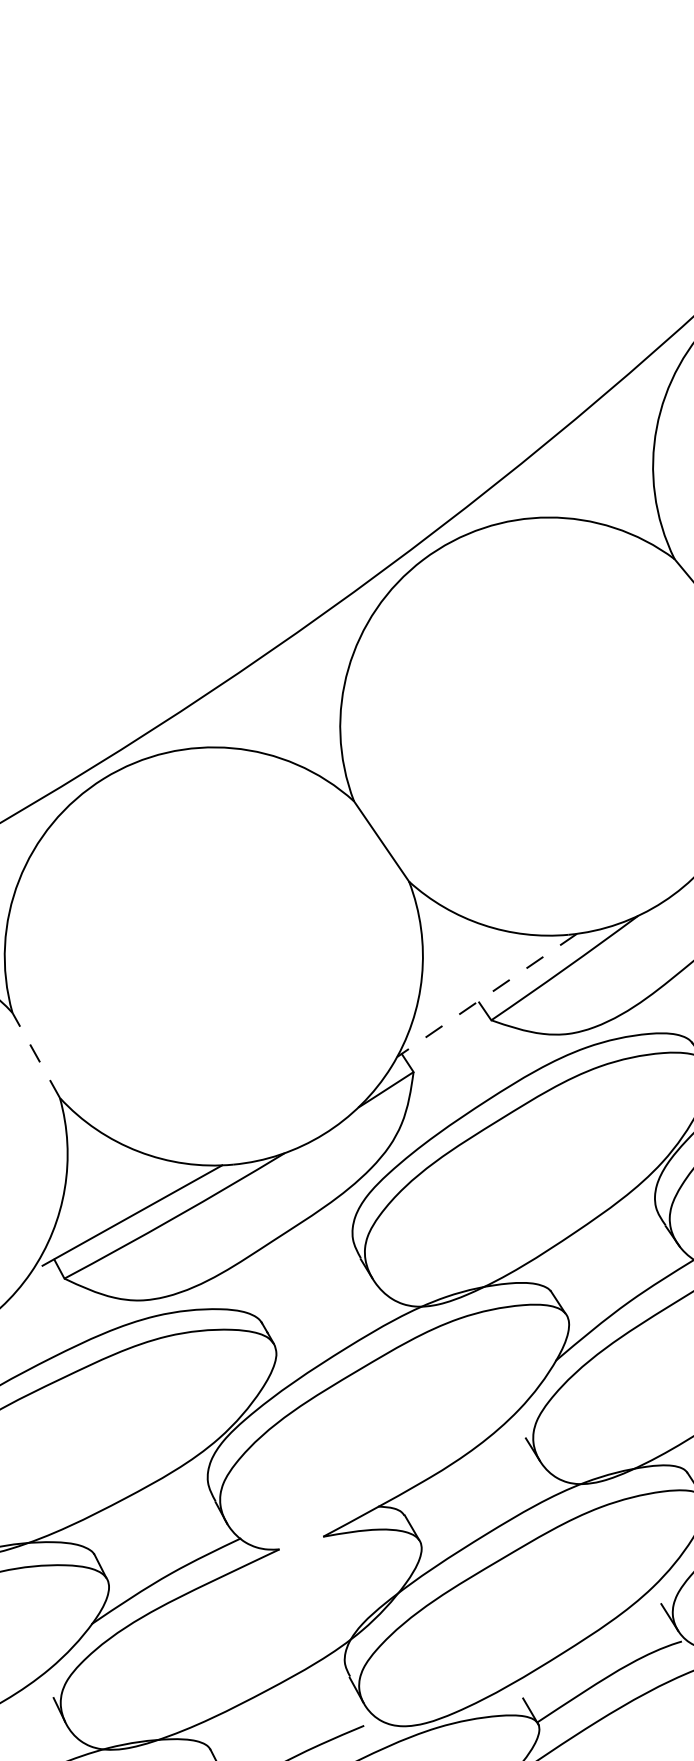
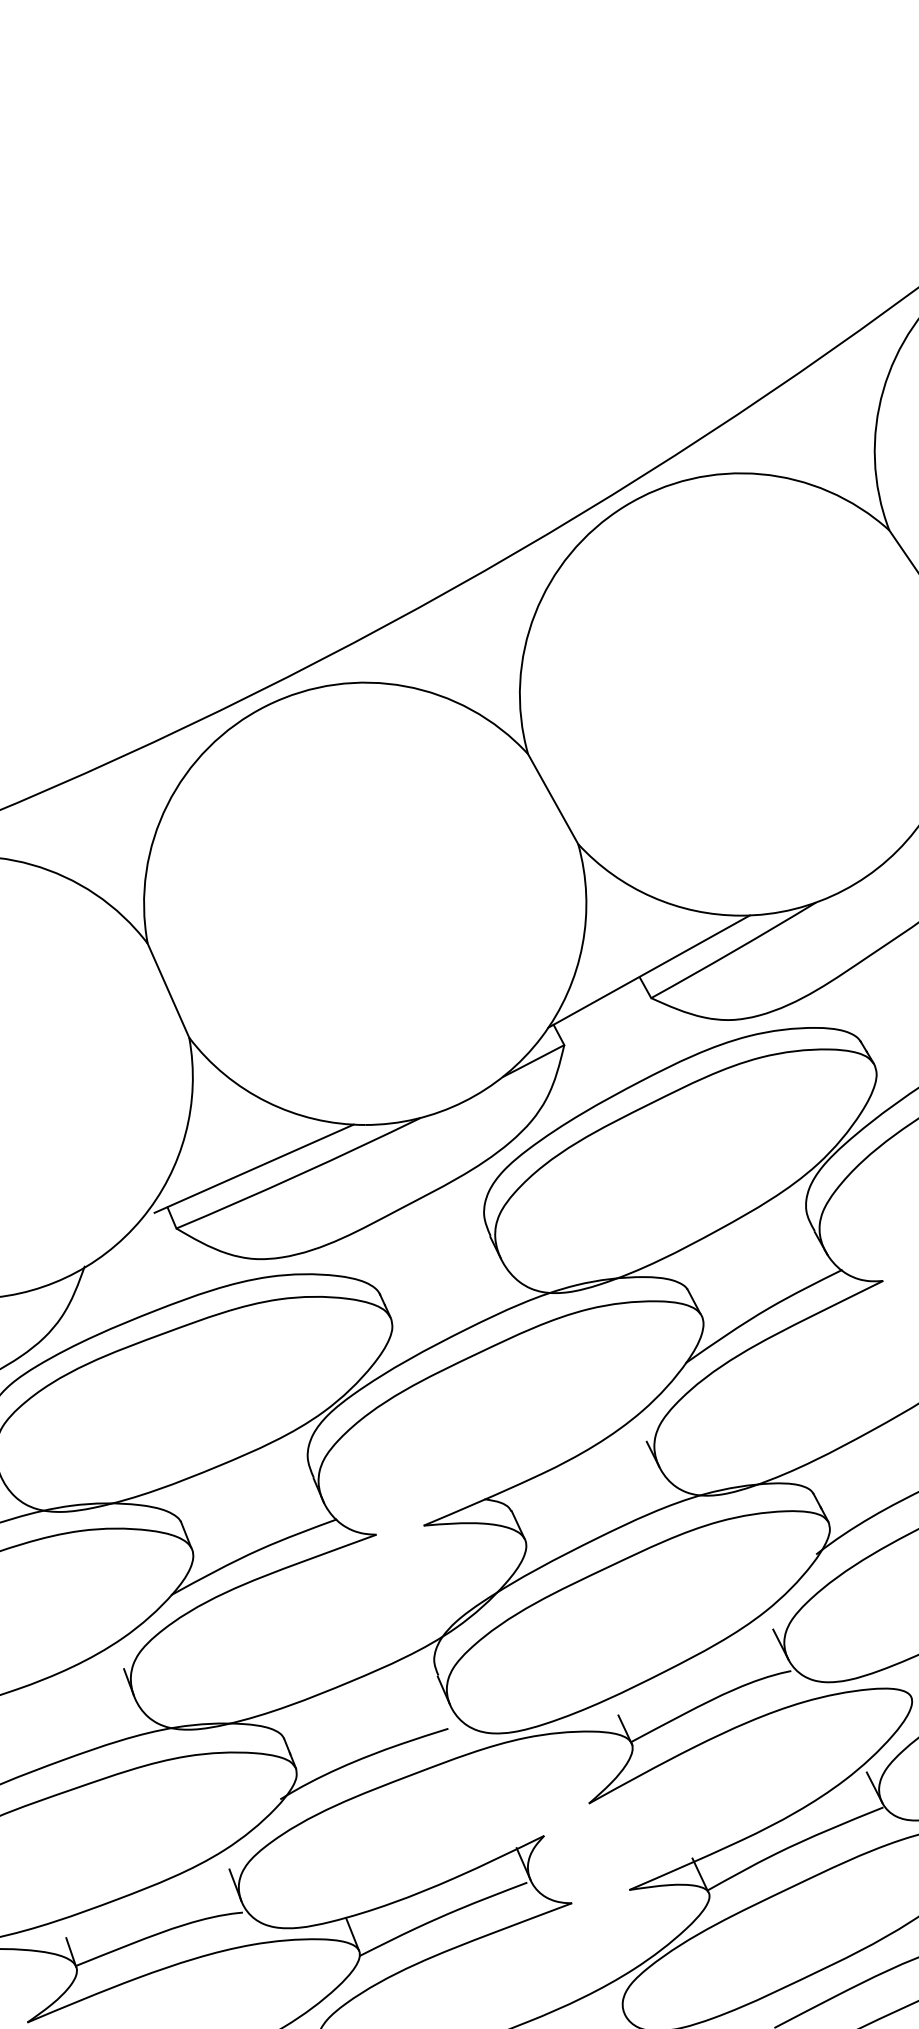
line: (486, 995) -> (648, 971), dashed -> solid
line: (36, 1055) -> (168, 990), dashed -> solid

